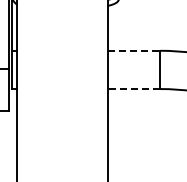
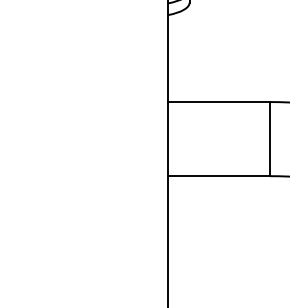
line: (134, 50) -> (220, 101), dashed -> solid
line: (133, 89) -> (218, 177), dashed -> solid

